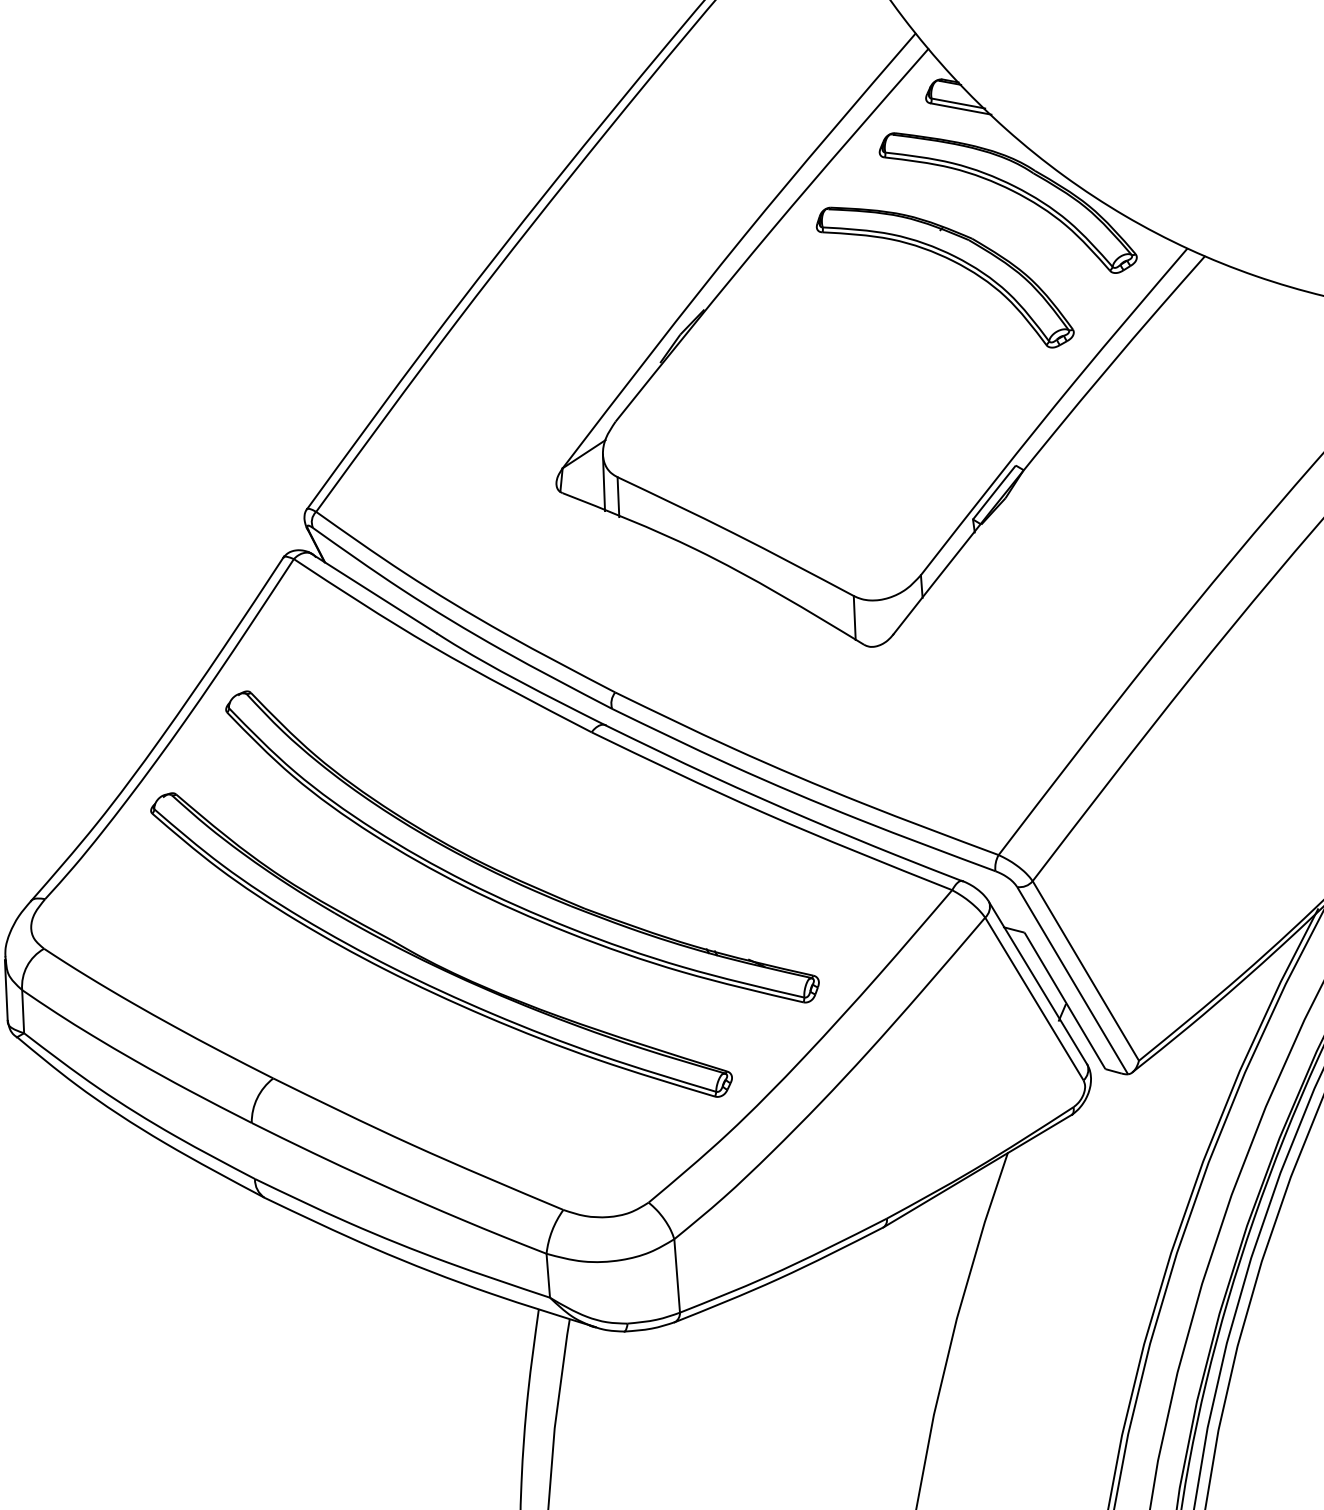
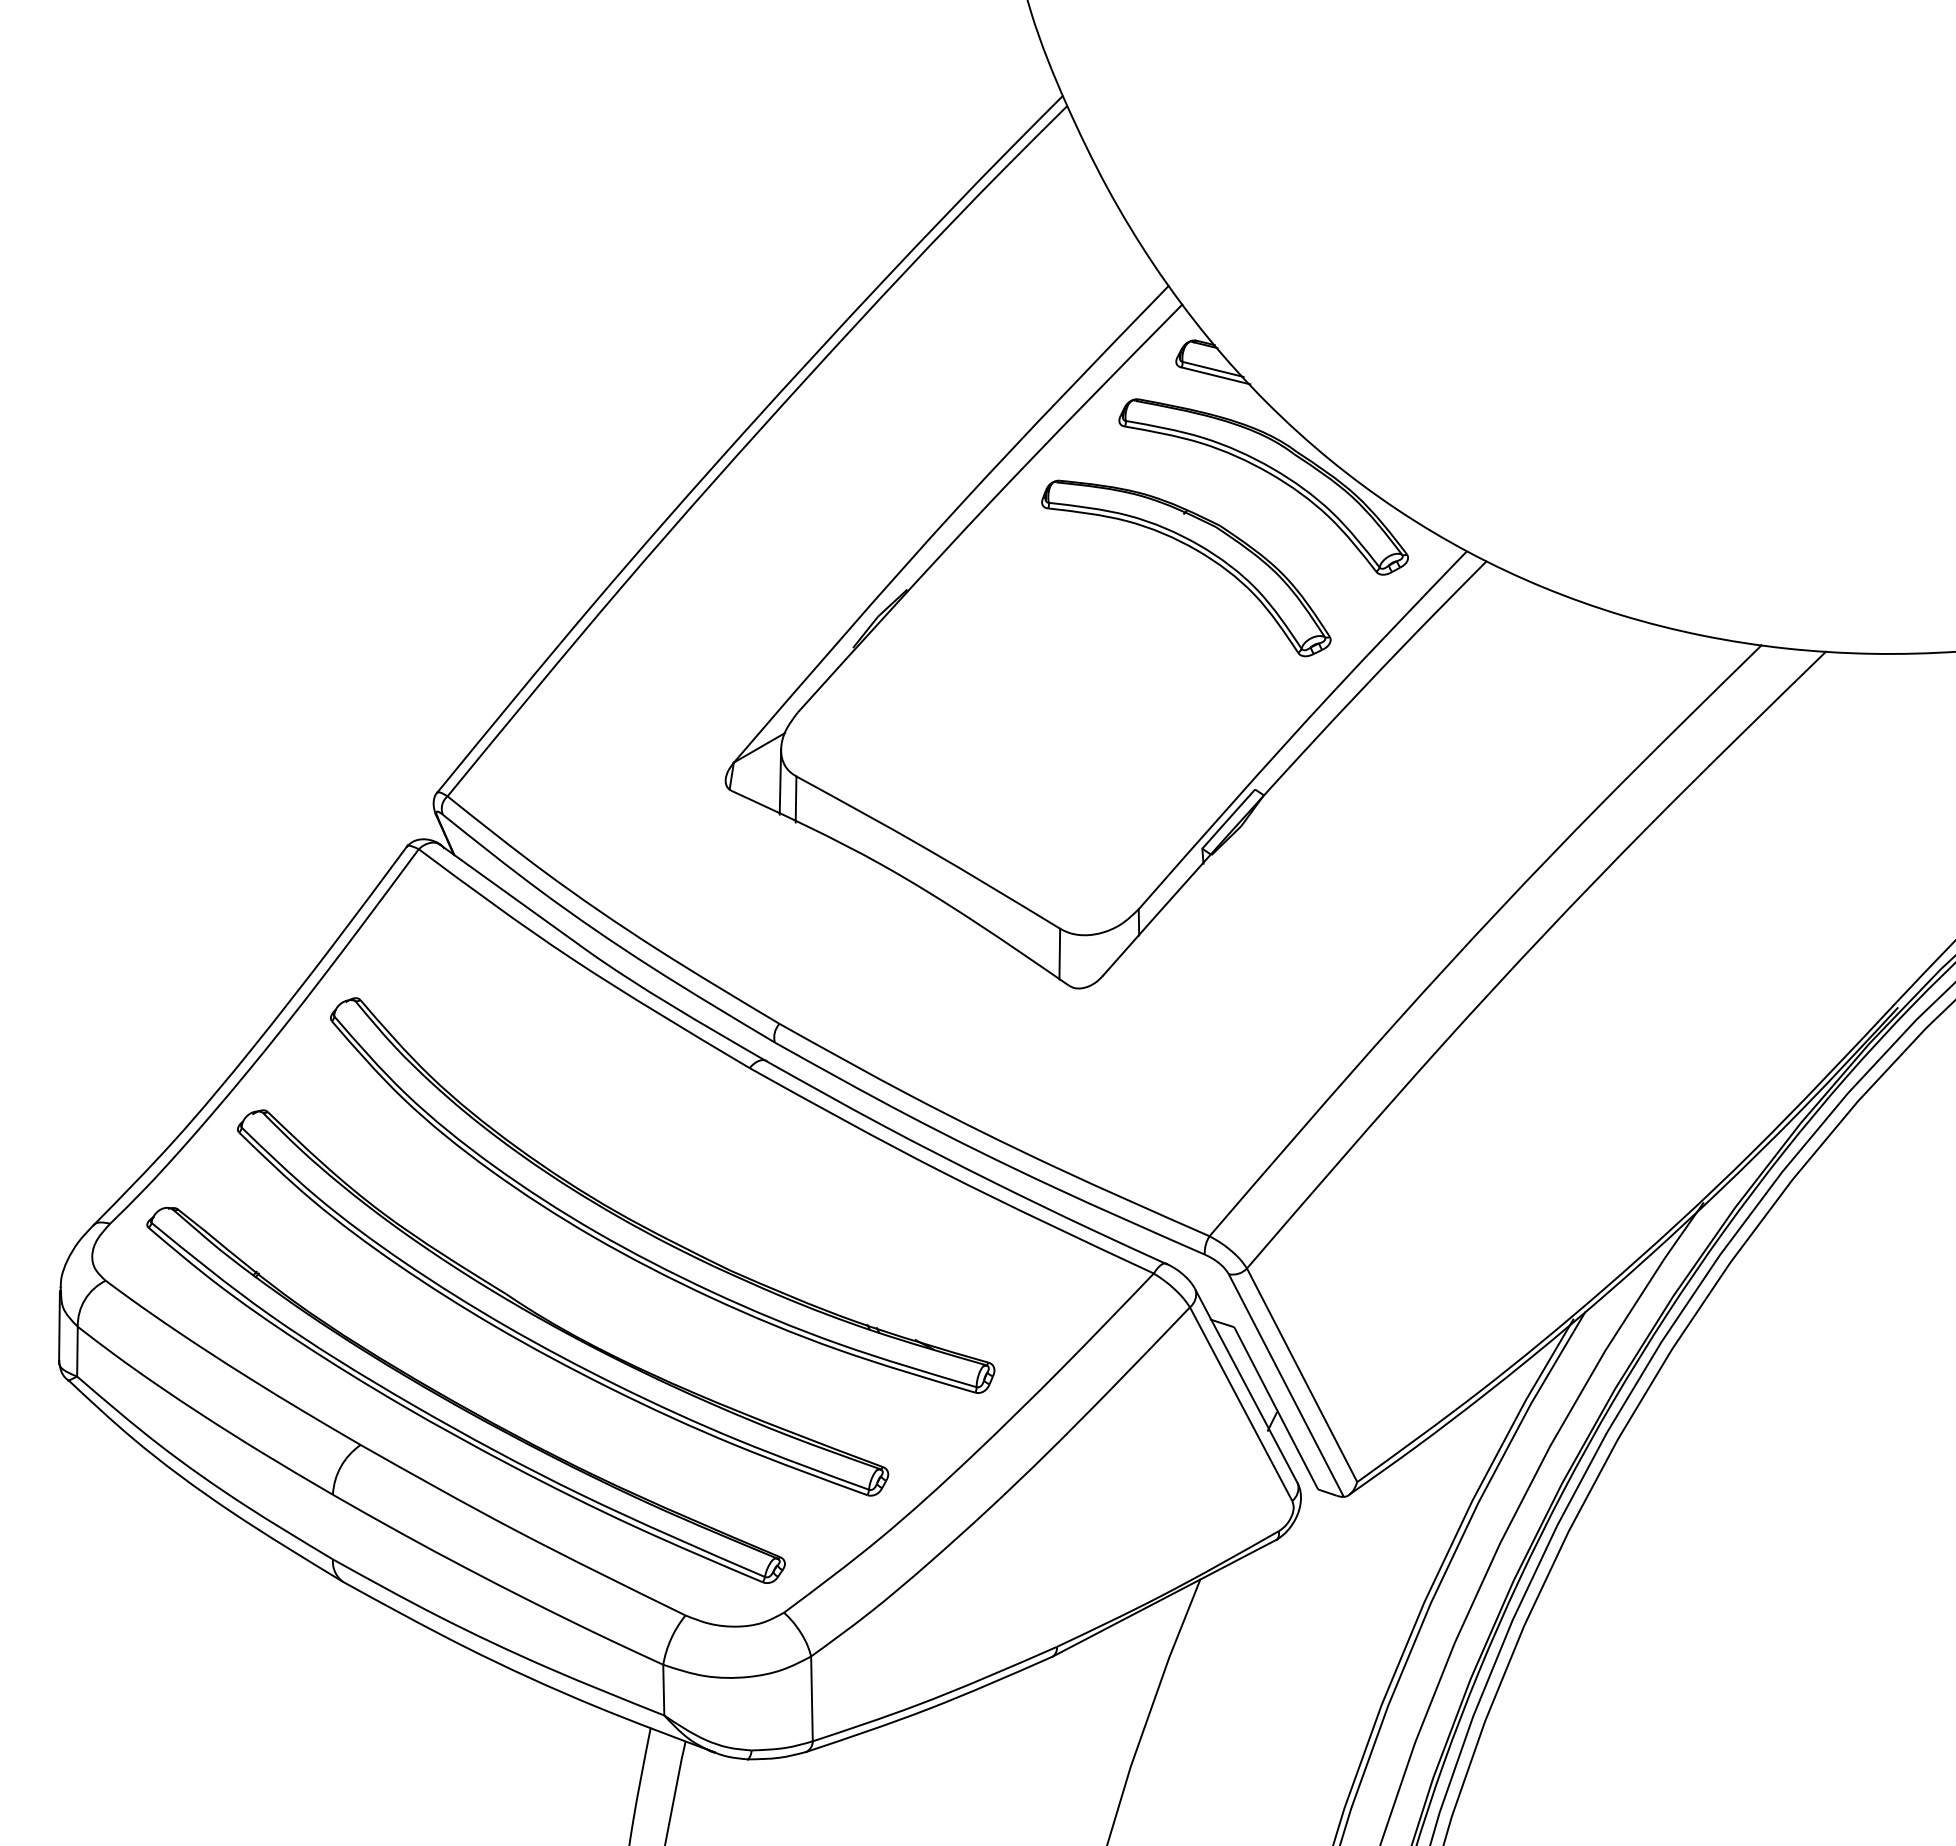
part: (358, 1038) -> (461, 1404), added

